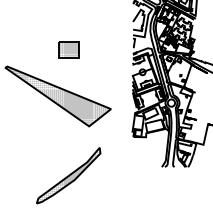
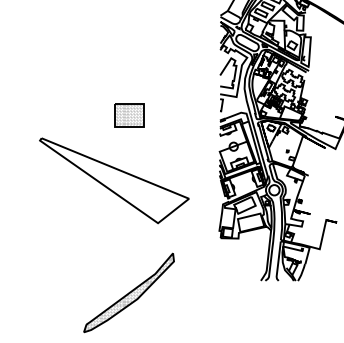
hatch: (58, 96) -> (114, 180), removed

